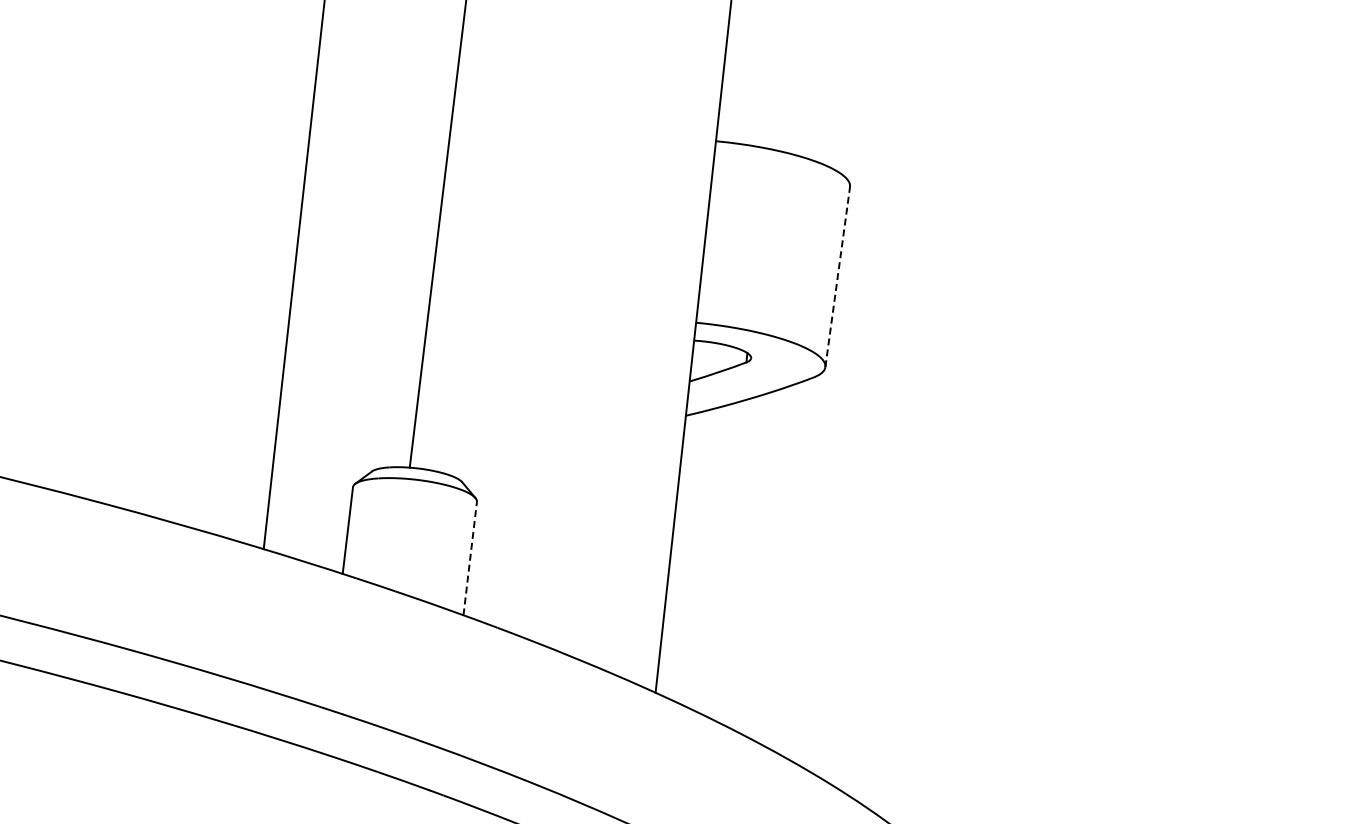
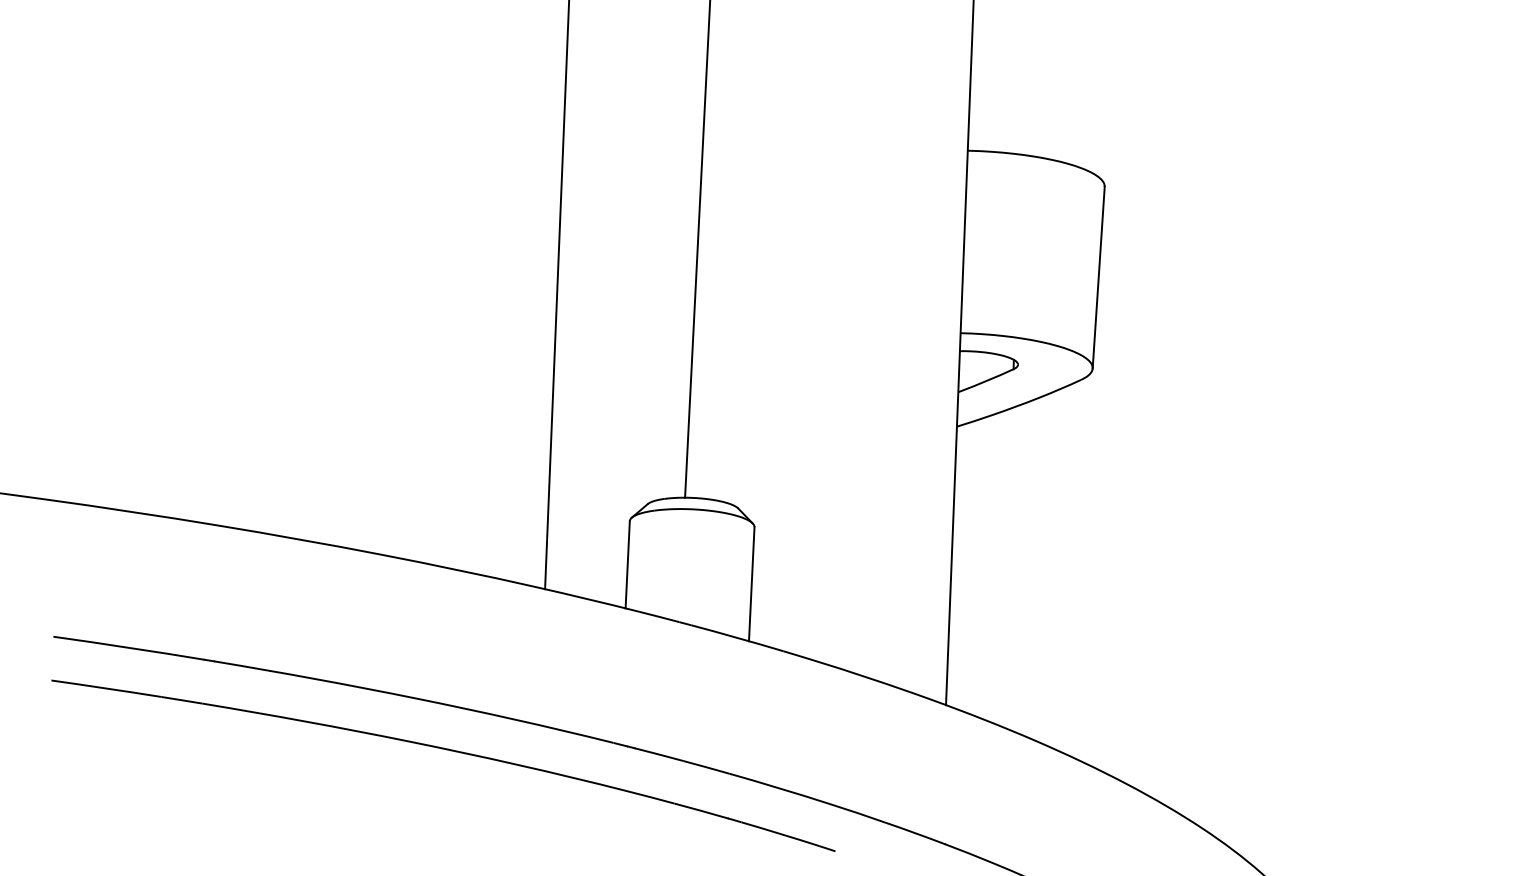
line: (837, 276) -> (1098, 277), dashed -> solid
line: (470, 557) -> (751, 583), dashed -> solid

